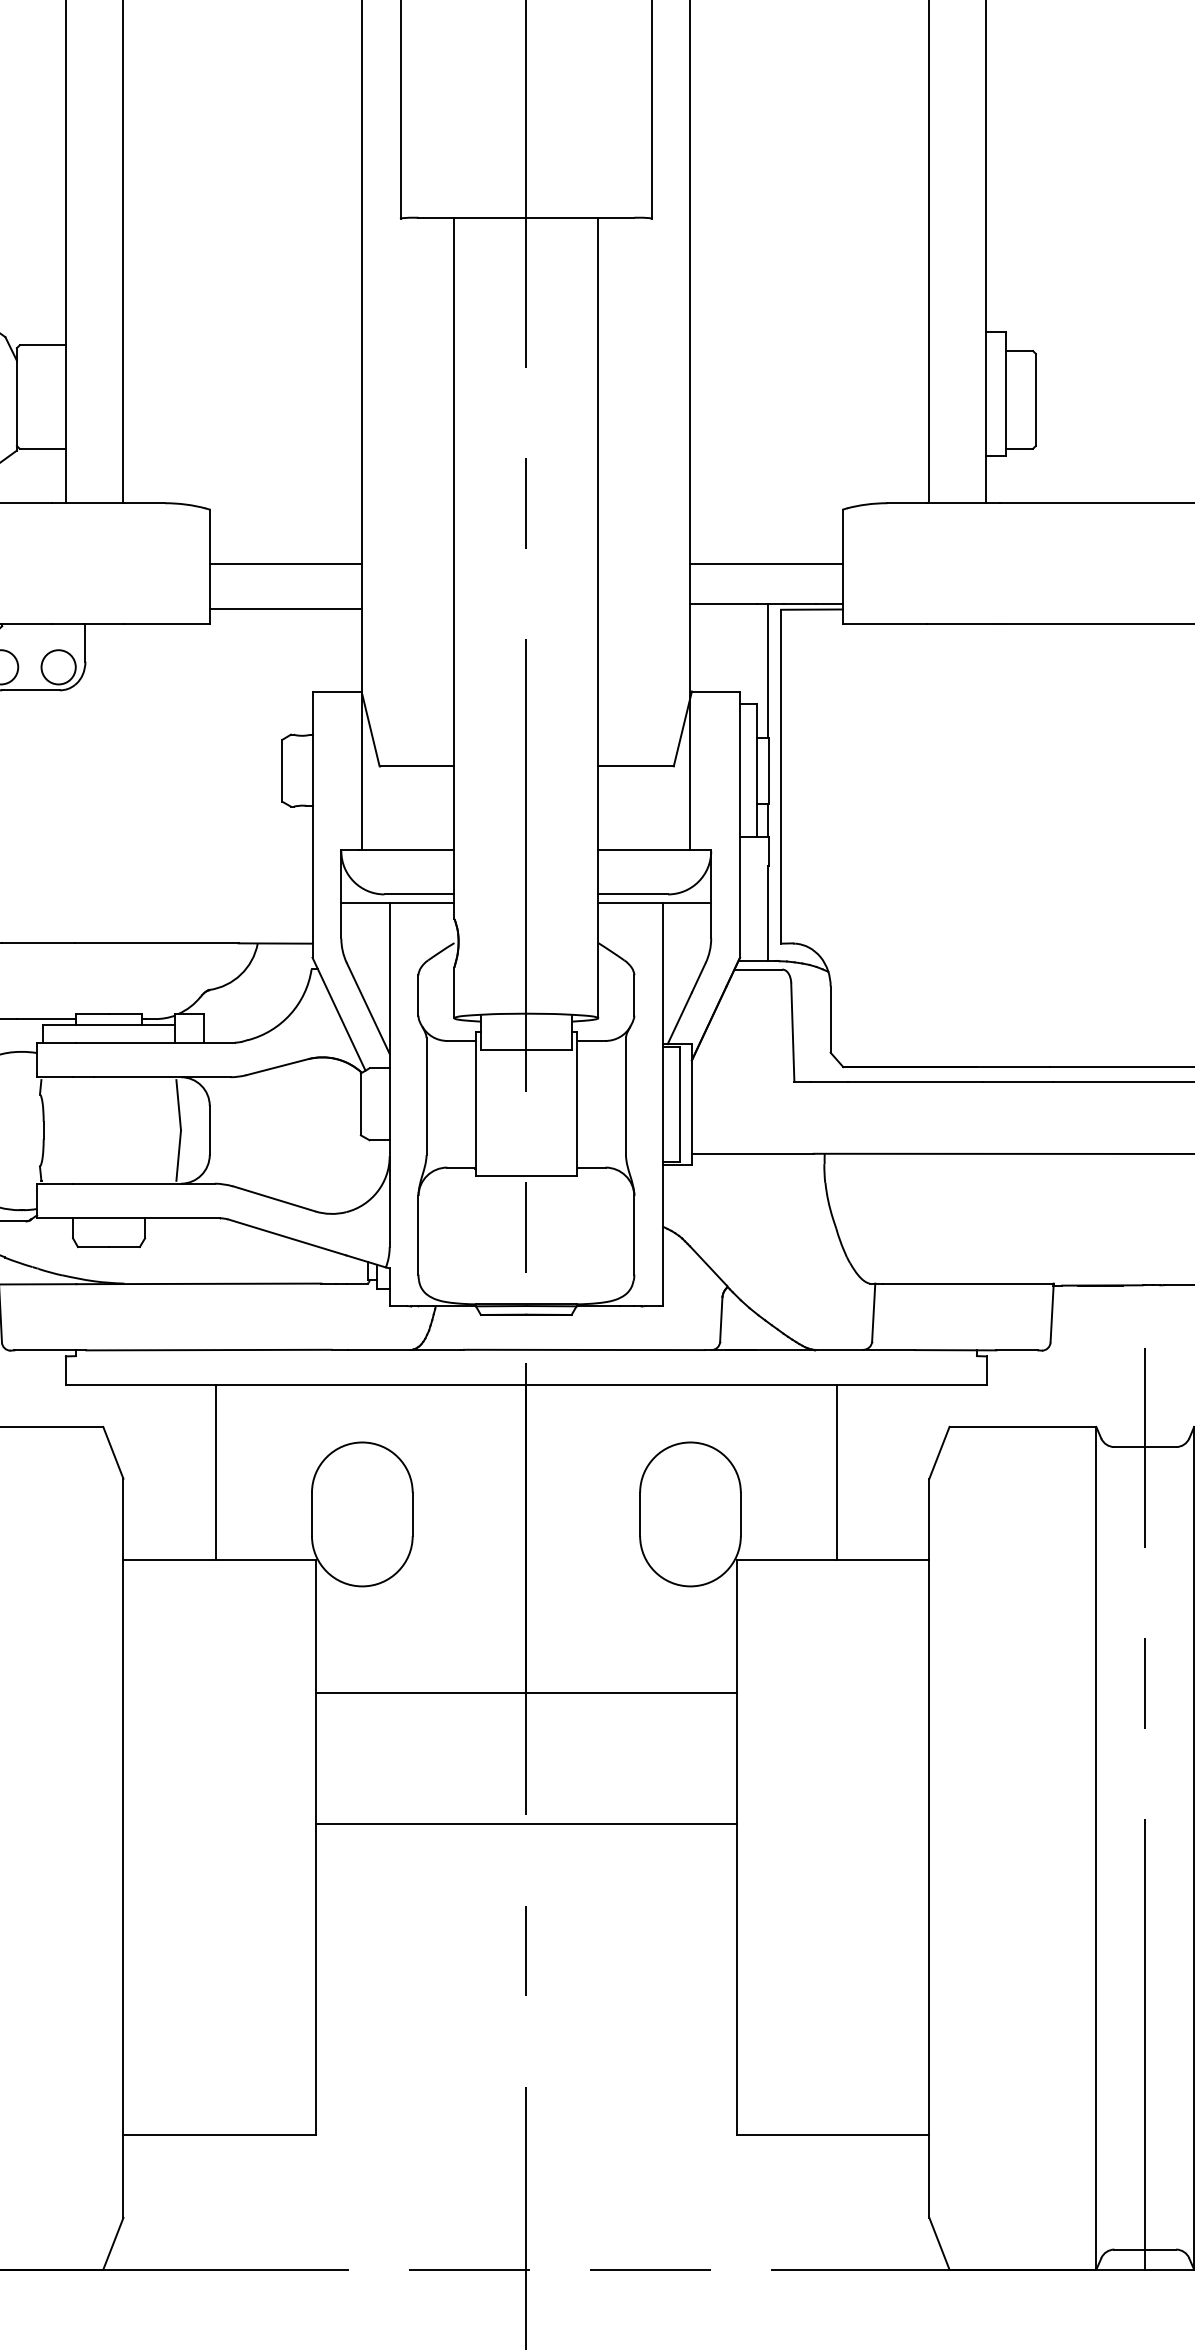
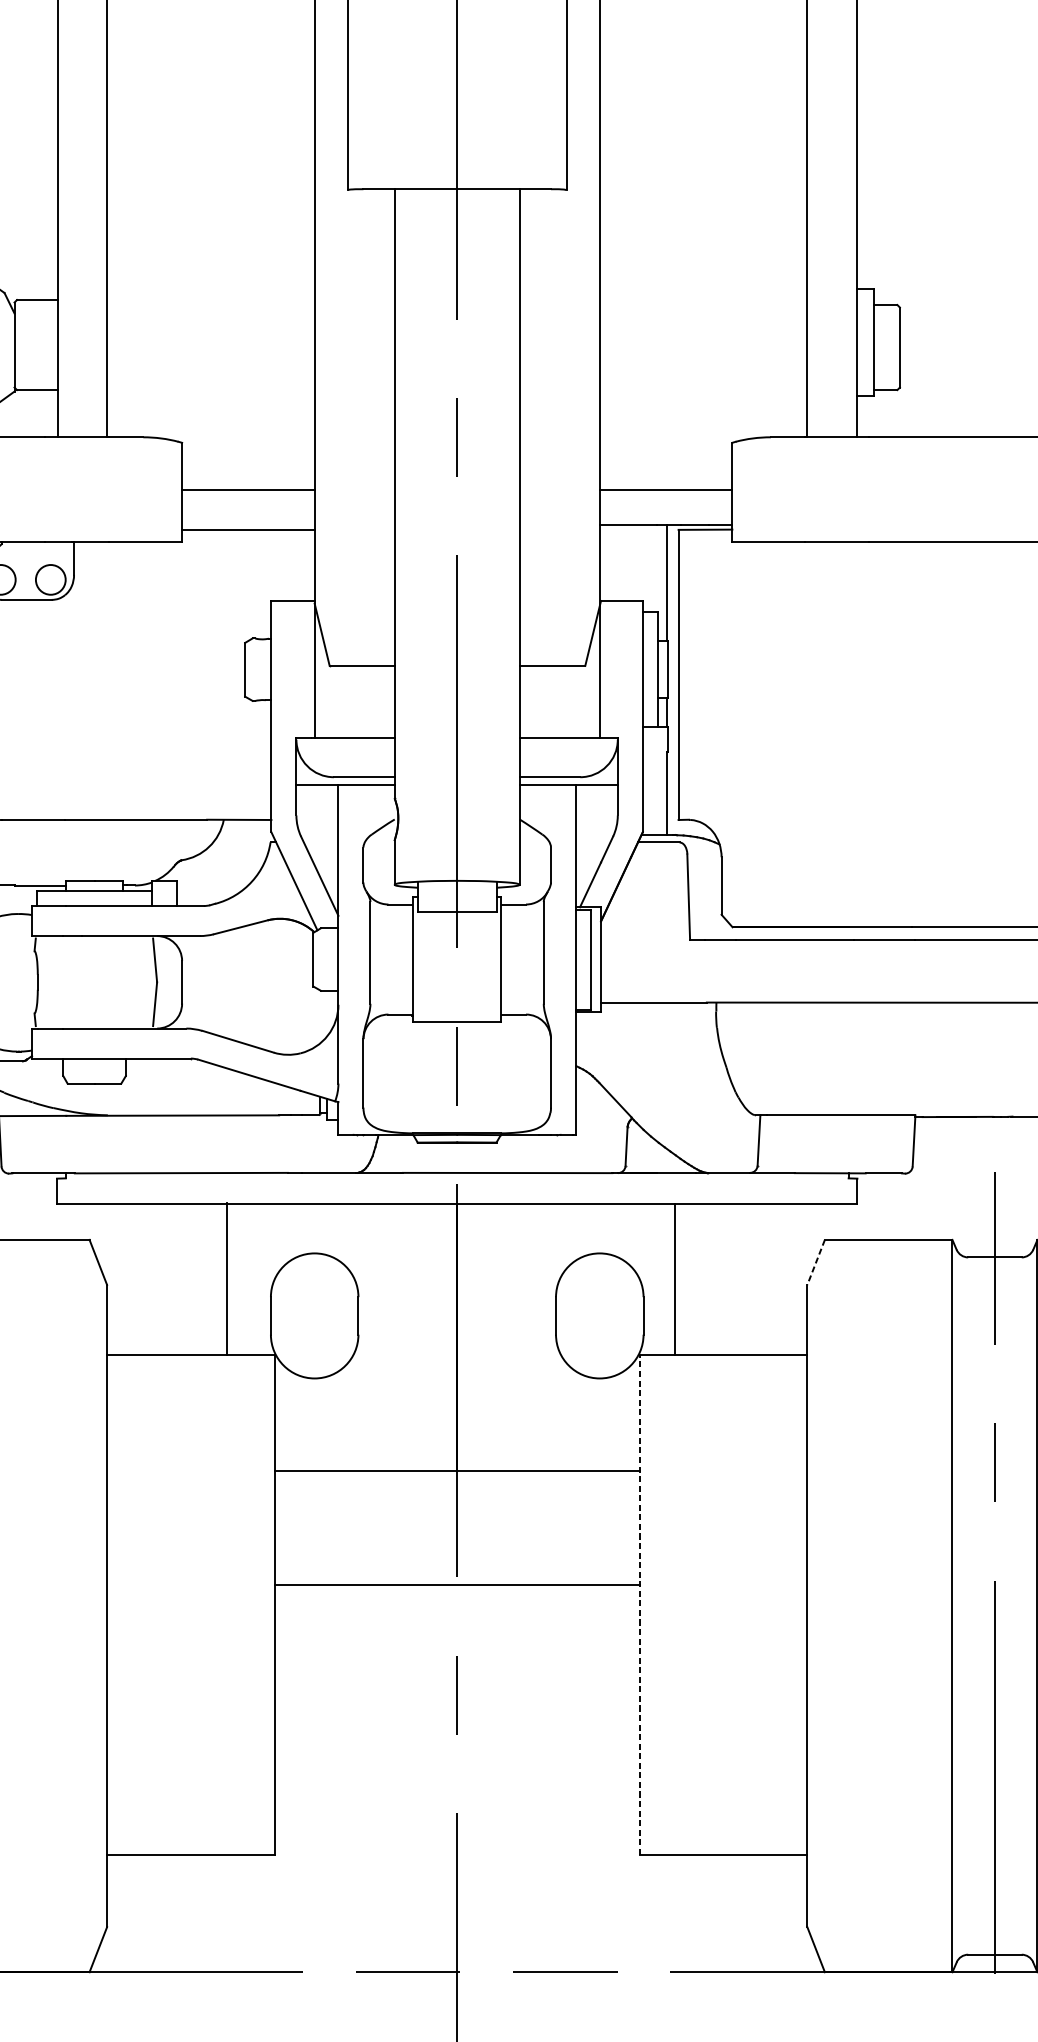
line: (939, 1452) -> (816, 1262), solid -> dashed
line: (215, 1471) -> (227, 1278), moved
line: (837, 1472) -> (675, 1279), moved
line: (736, 1846) -> (639, 1604), solid -> dashed

